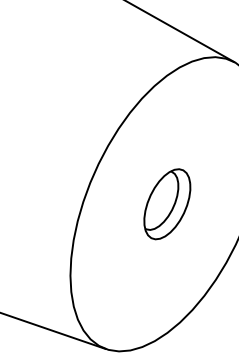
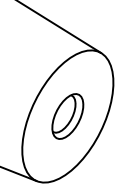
part: (166, 204) -> (67, 116), size x1.43

